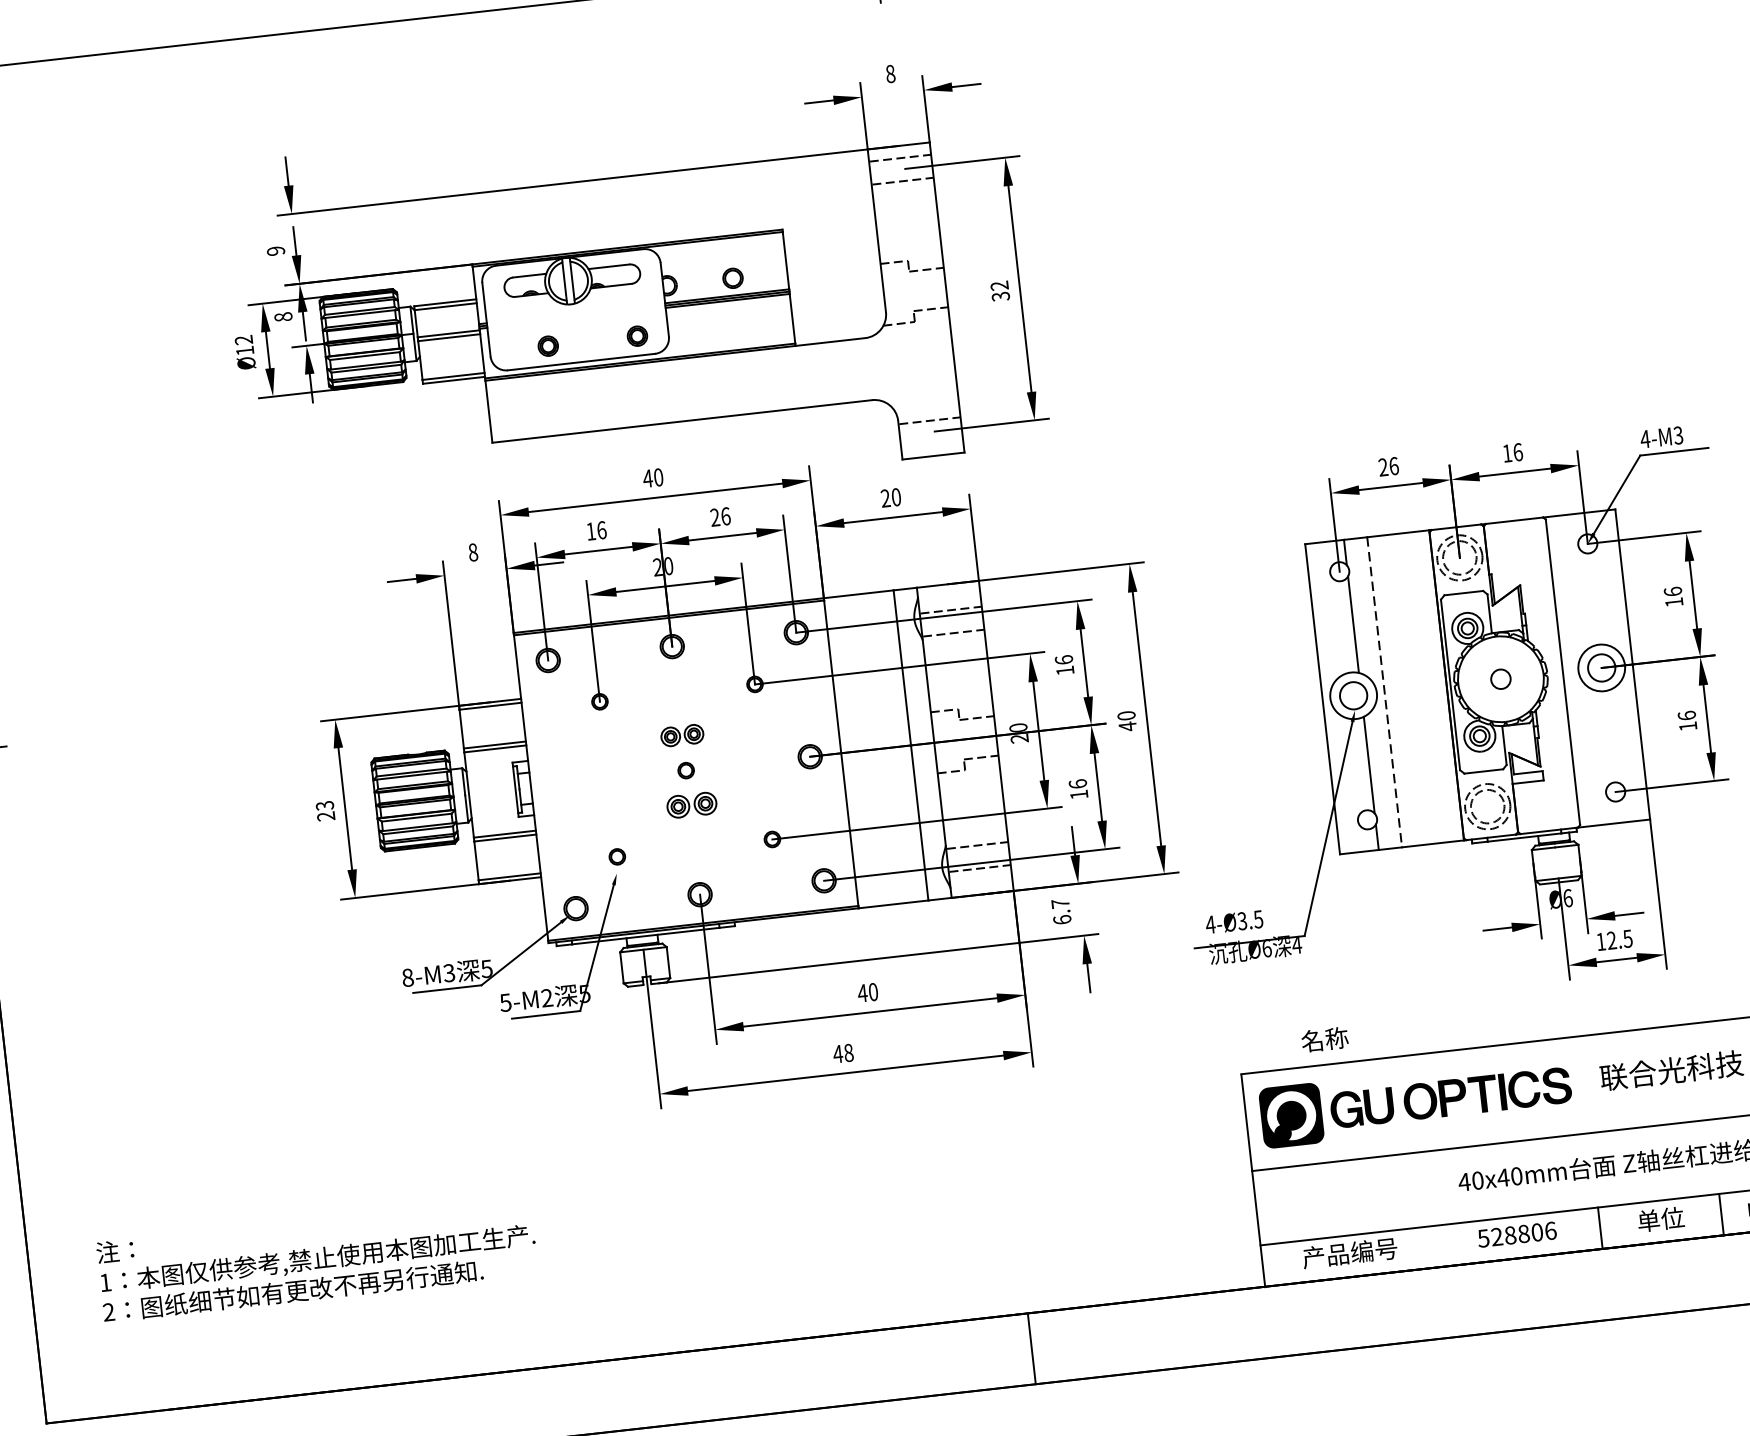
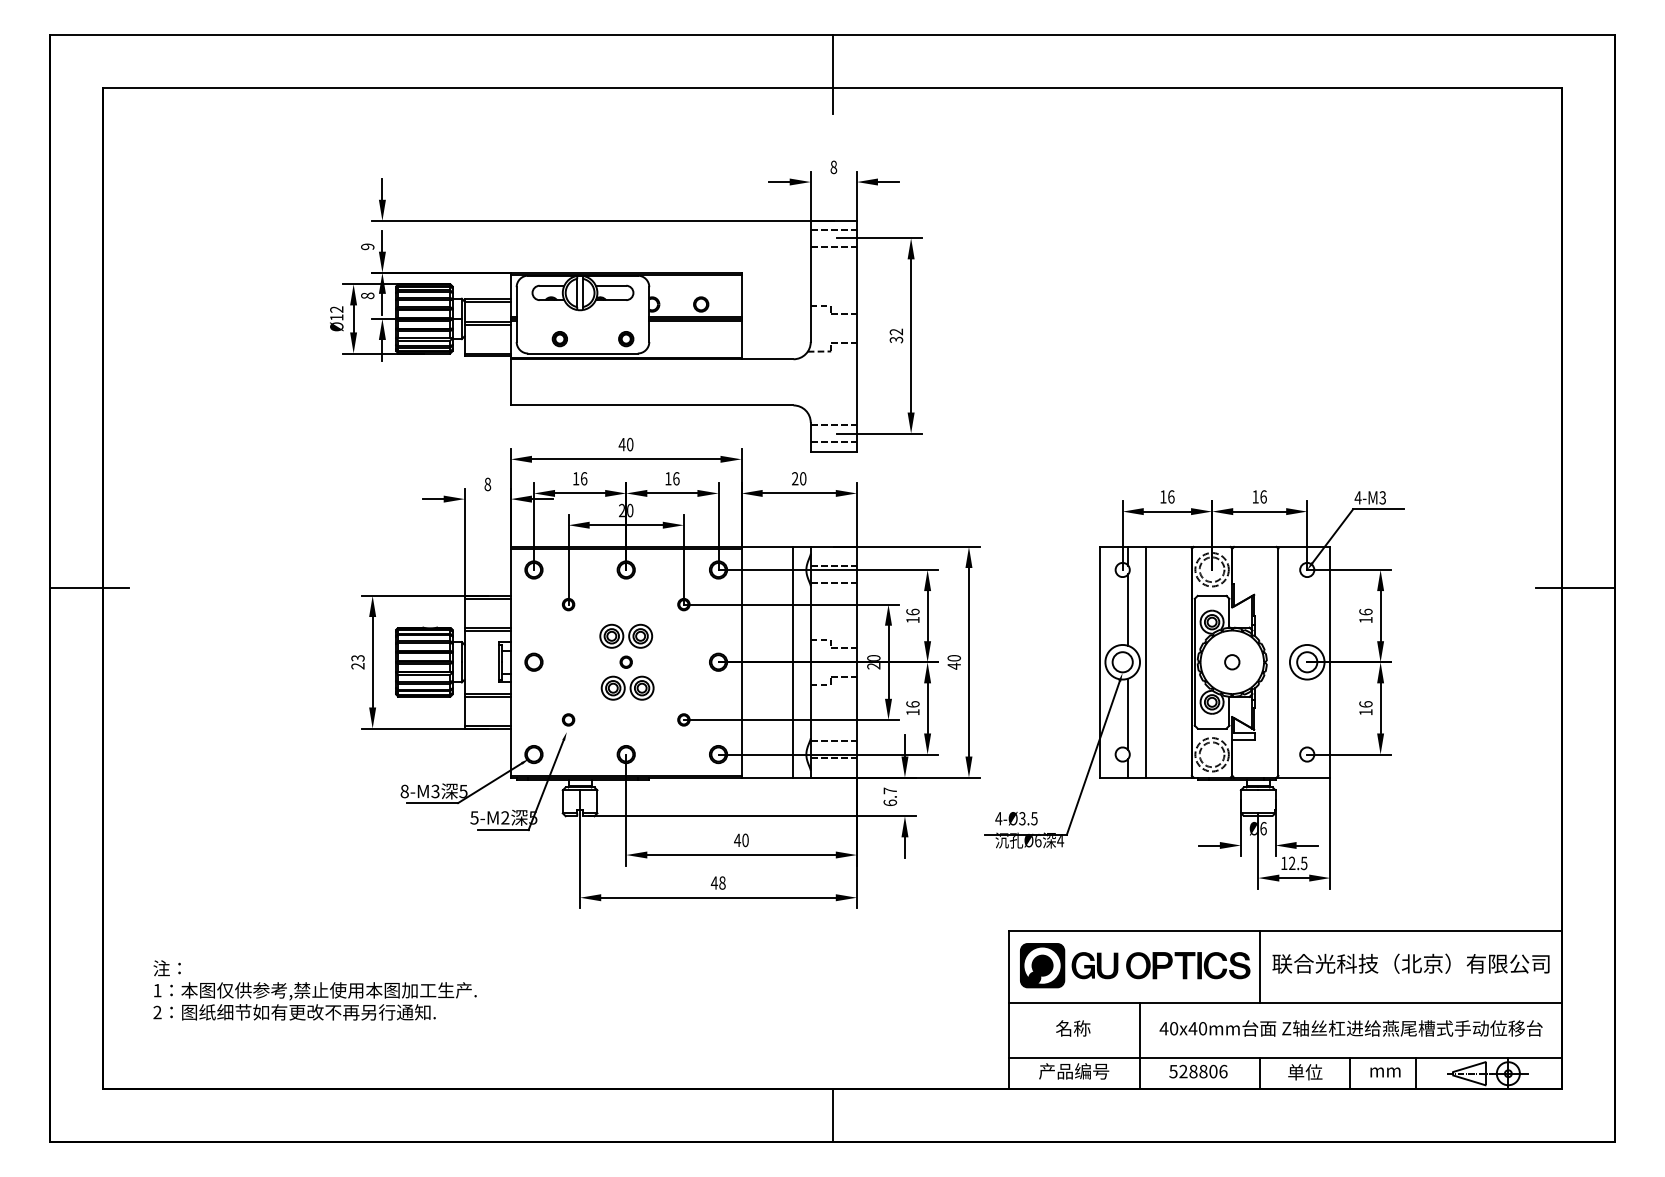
line: (931, 443) -> (833, 442), added
text: (1383, 466) -> (1163, 496), 26 -> 16
text: (715, 517) -> (668, 478), 26 -> 16
line: (1384, 692) -> (1145, 662), dashed -> solid
part: (682, 734) -> (626, 635), size x1.67
part: (561, 783) -> (533, 661), added
part: (691, 804) -> (627, 687), size x1.43
text: (1325, 1039) -> (1073, 1028), moved
line: (1584, 1084) -> (1260, 966), added
line: (1434, 1209) -> (1139, 1046), added

